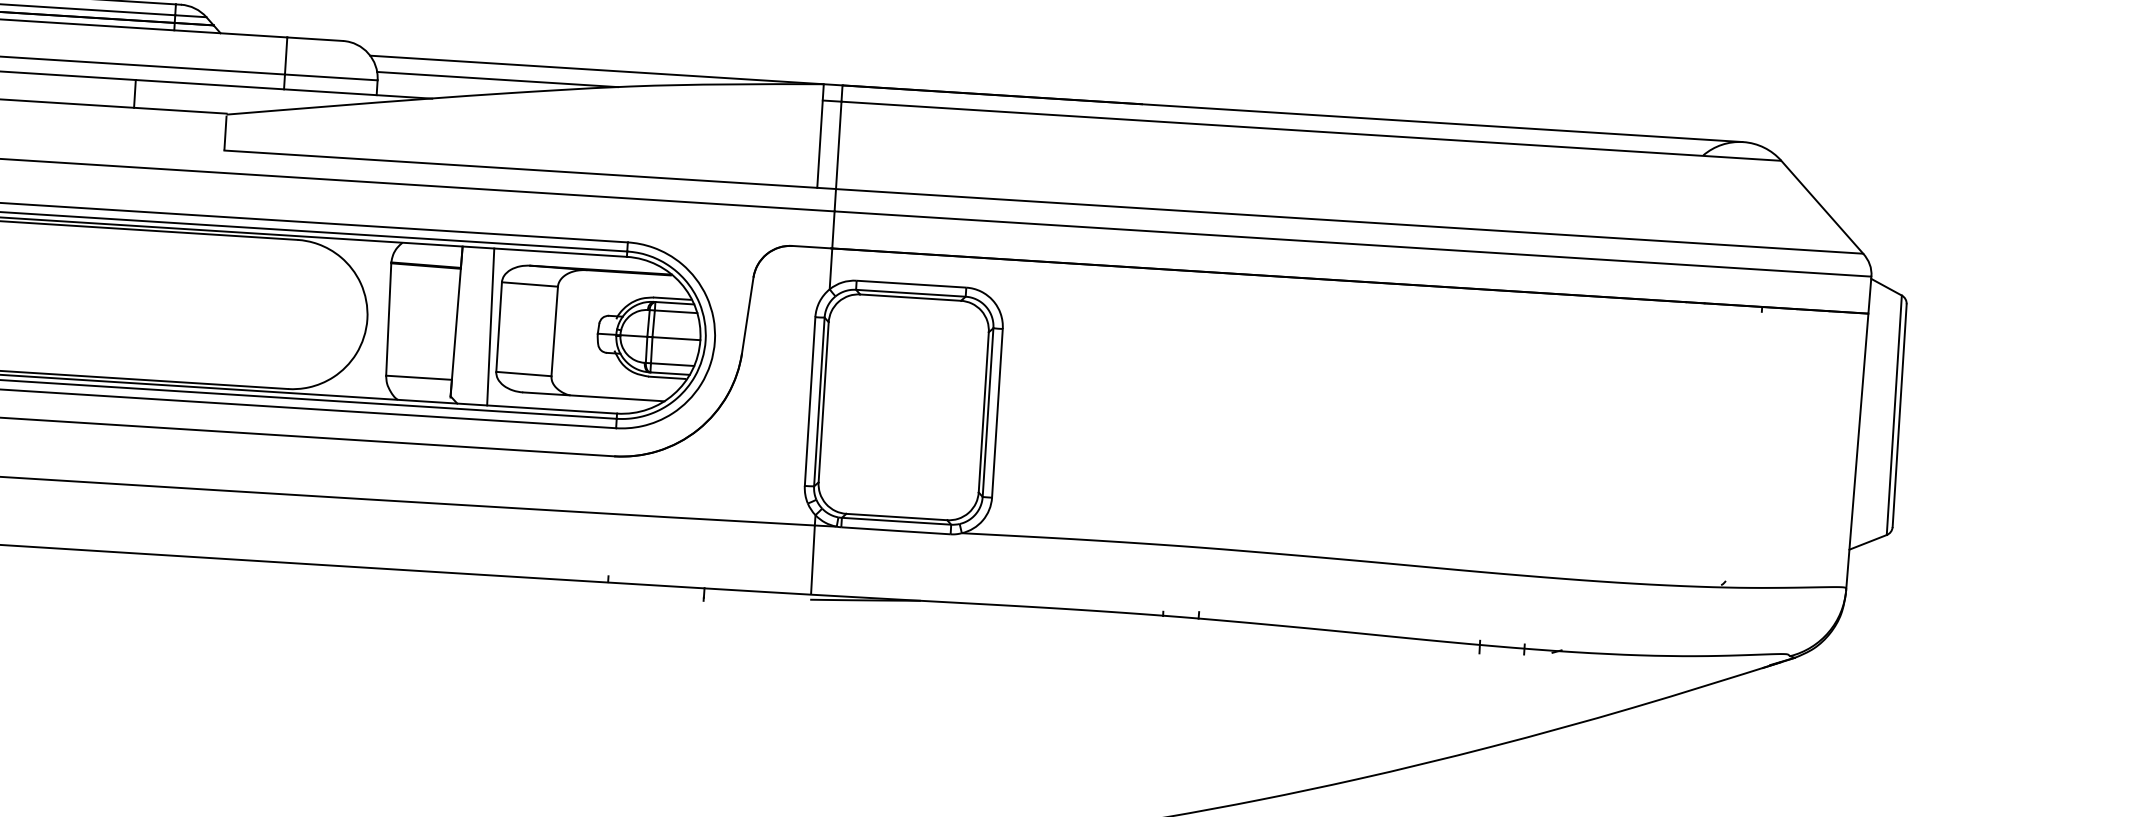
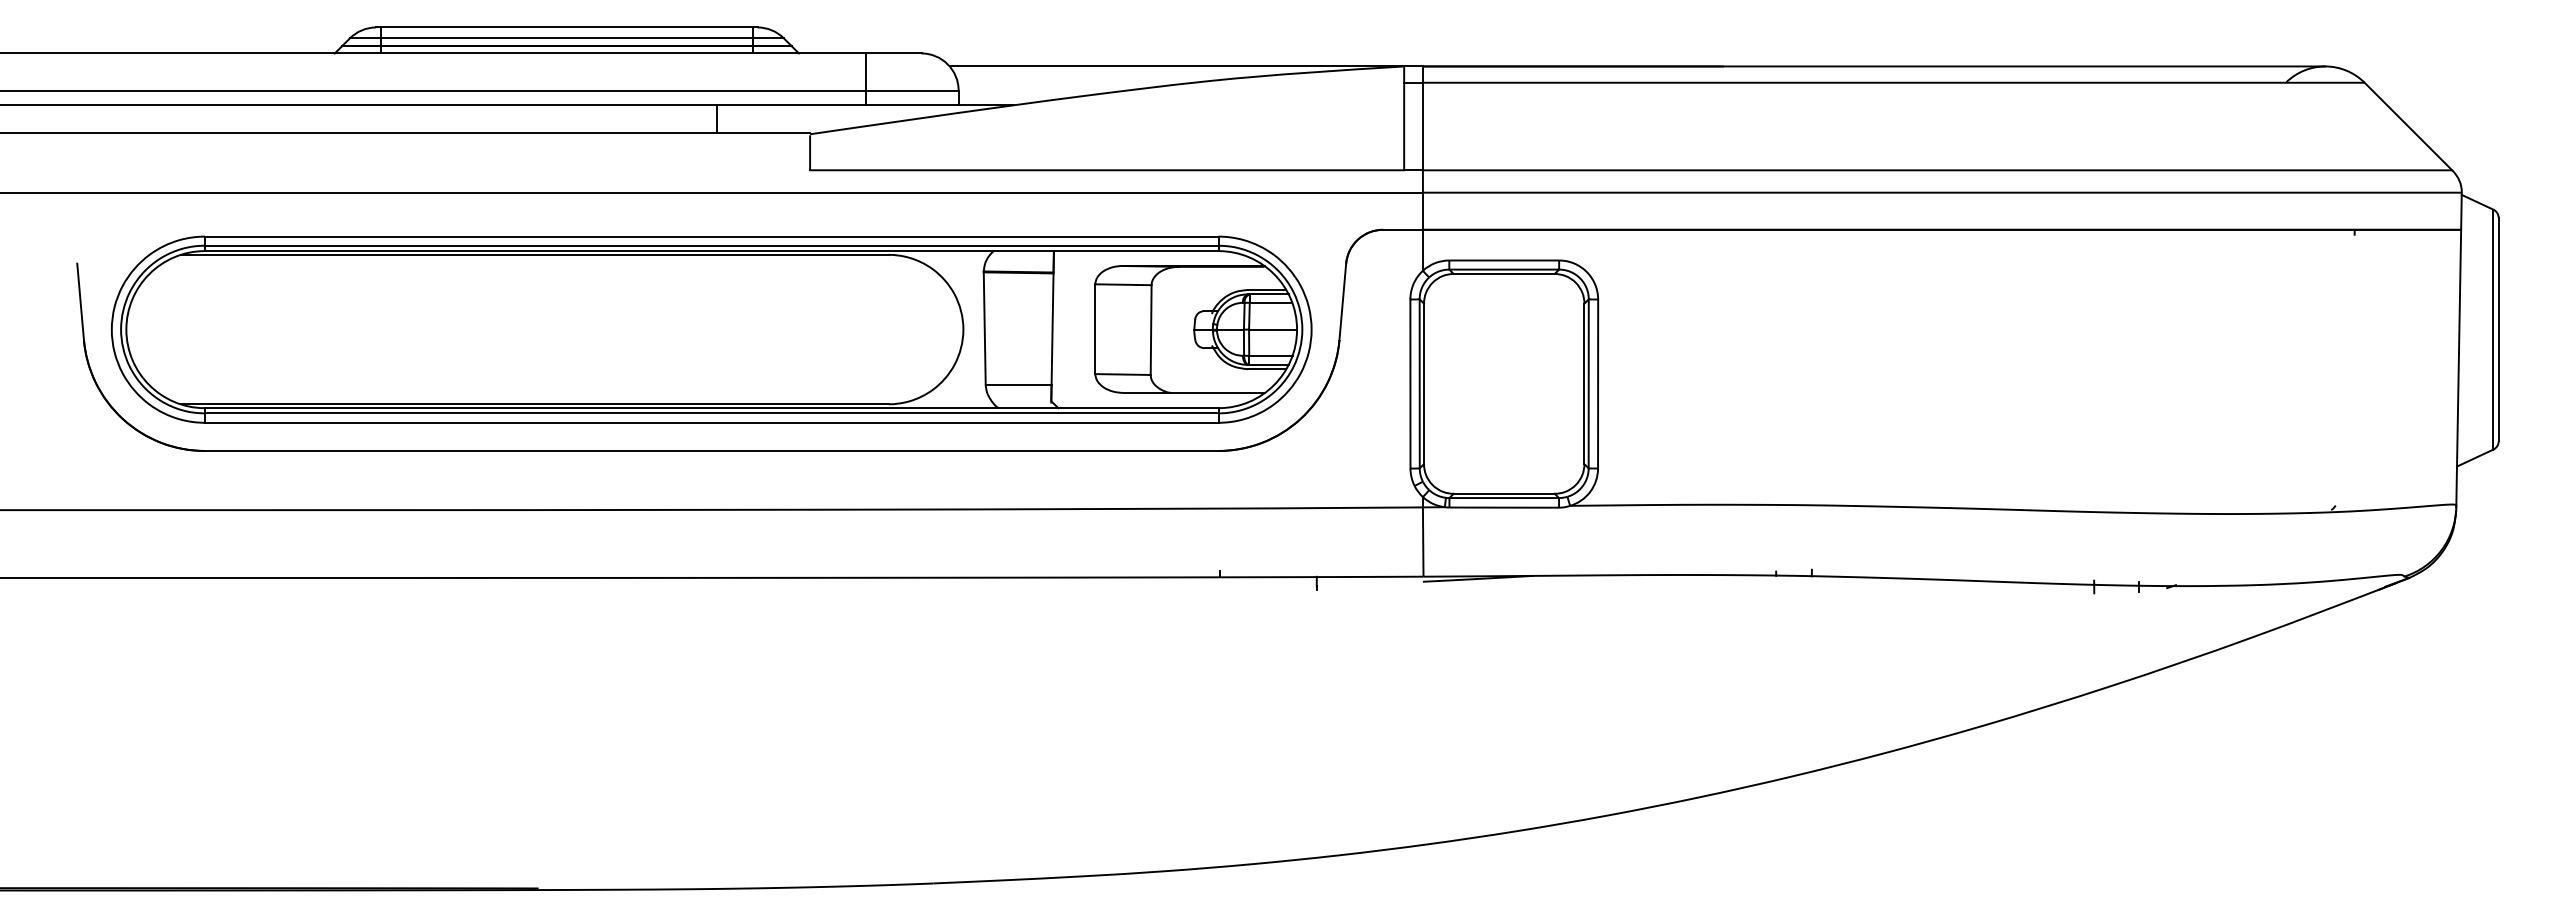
line: (497, 79) -> (1078, 82), removed
line: (490, 326) -> (1086, 329), removed

